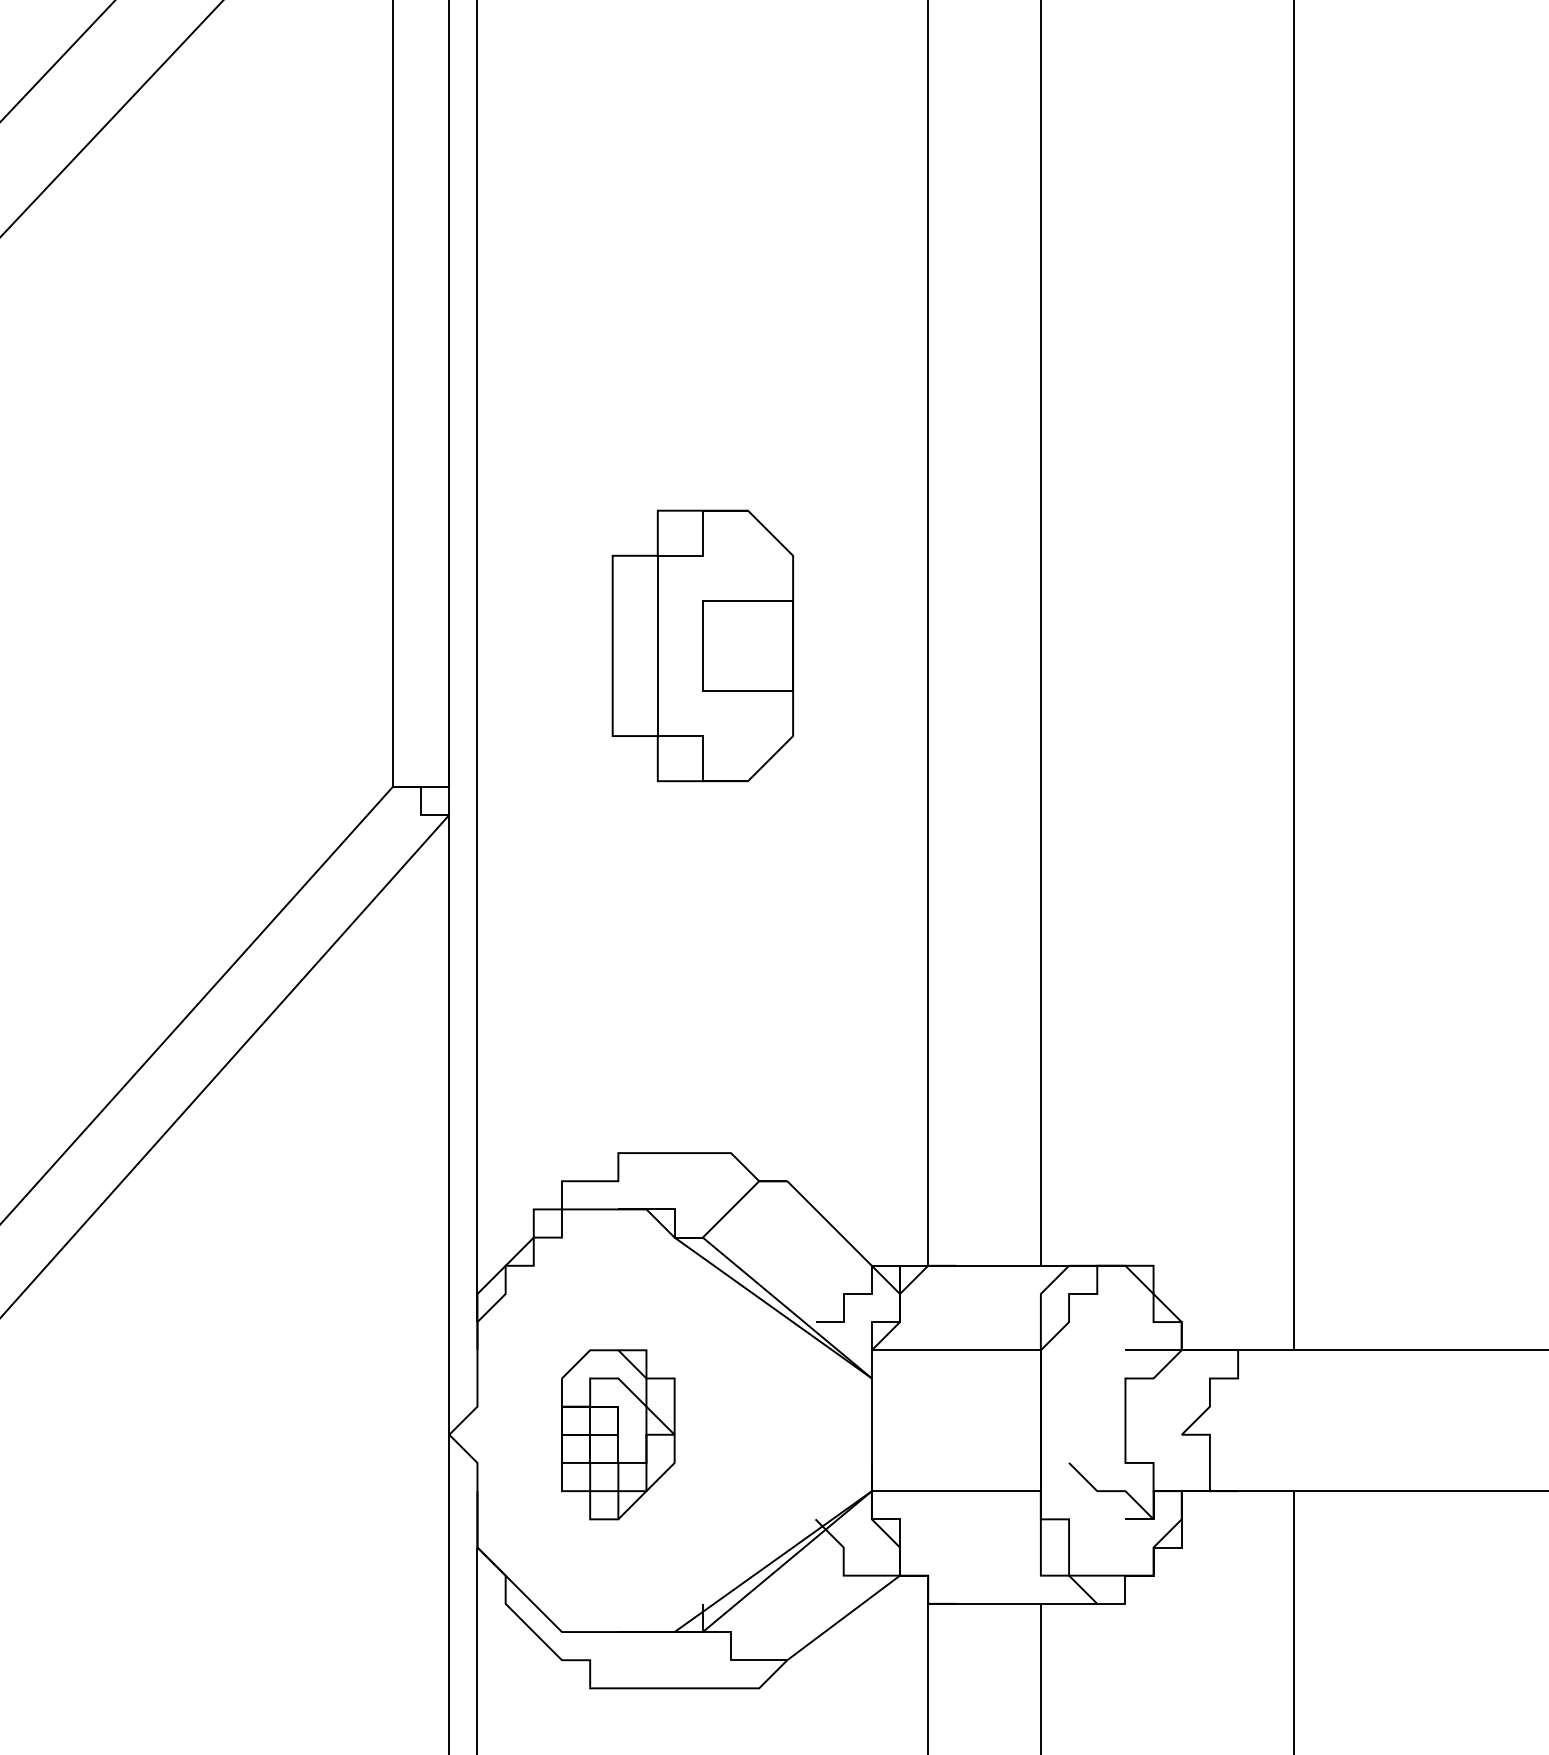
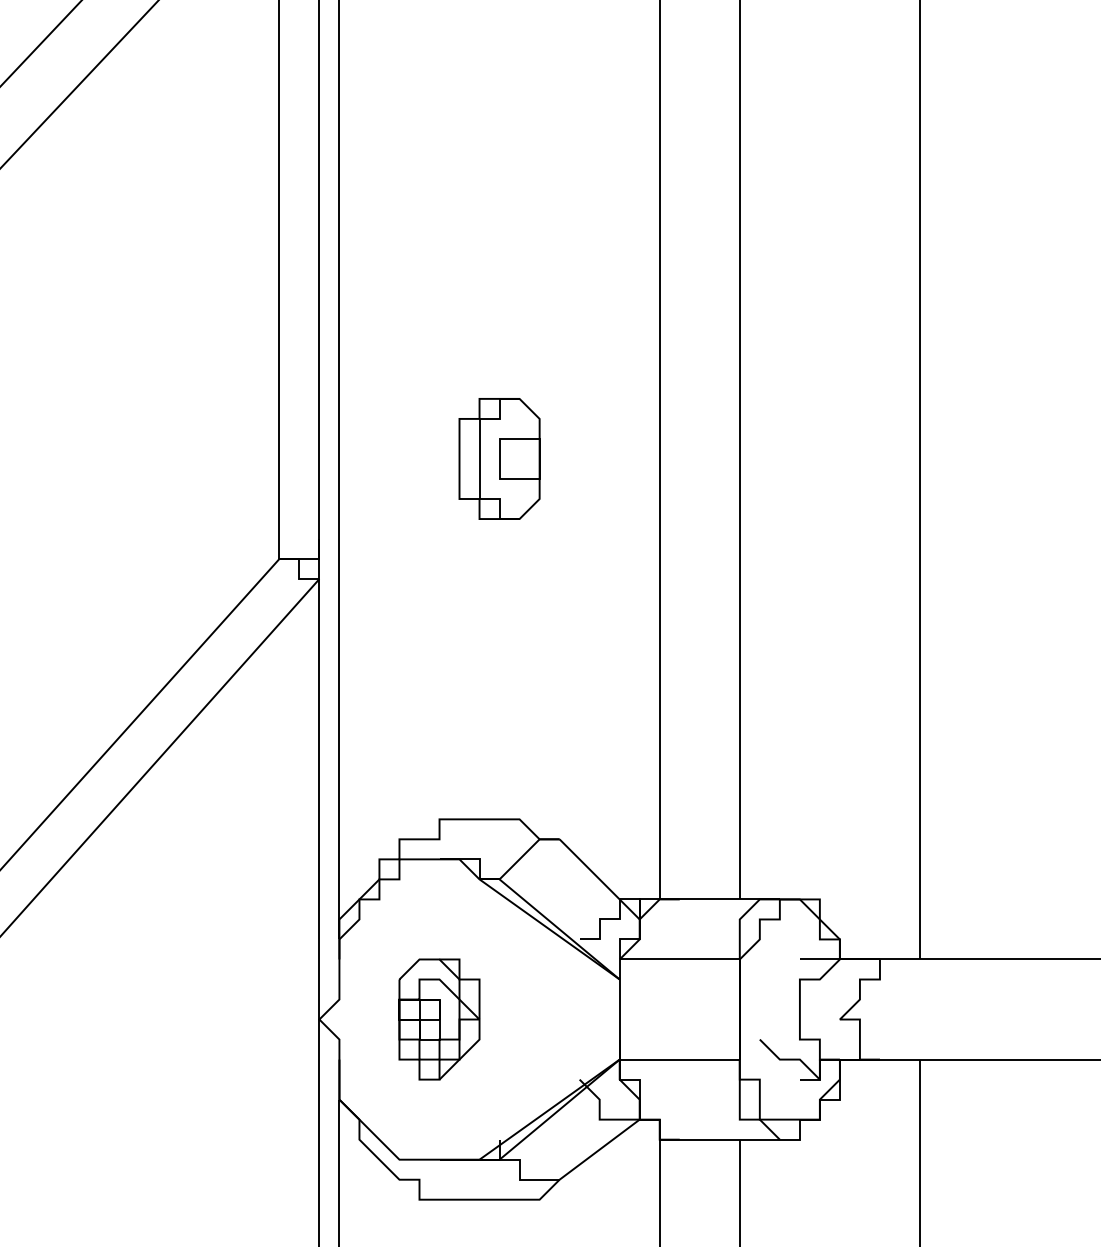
part: (702, 645) -> (499, 458), size x0.62

